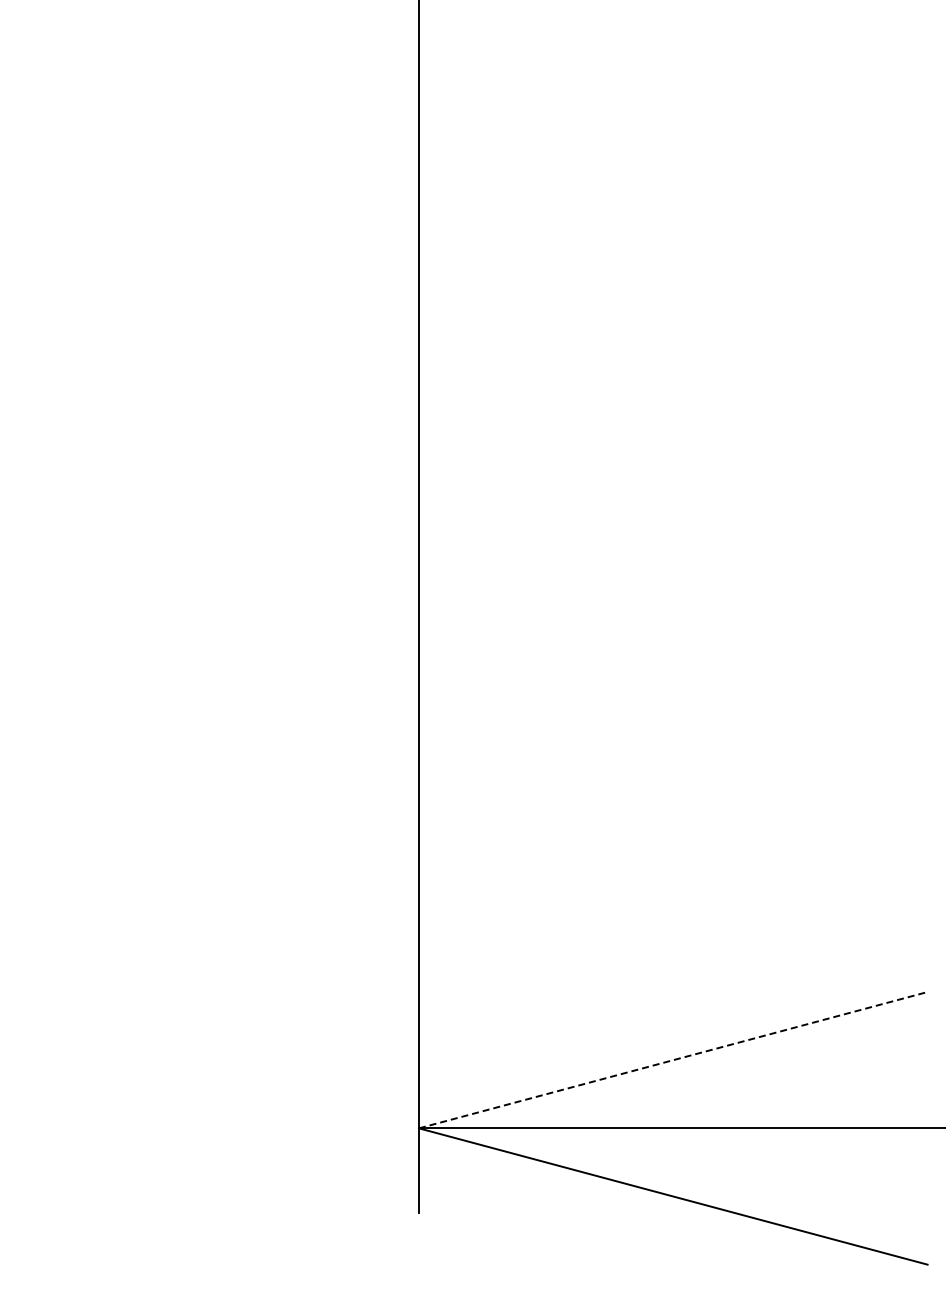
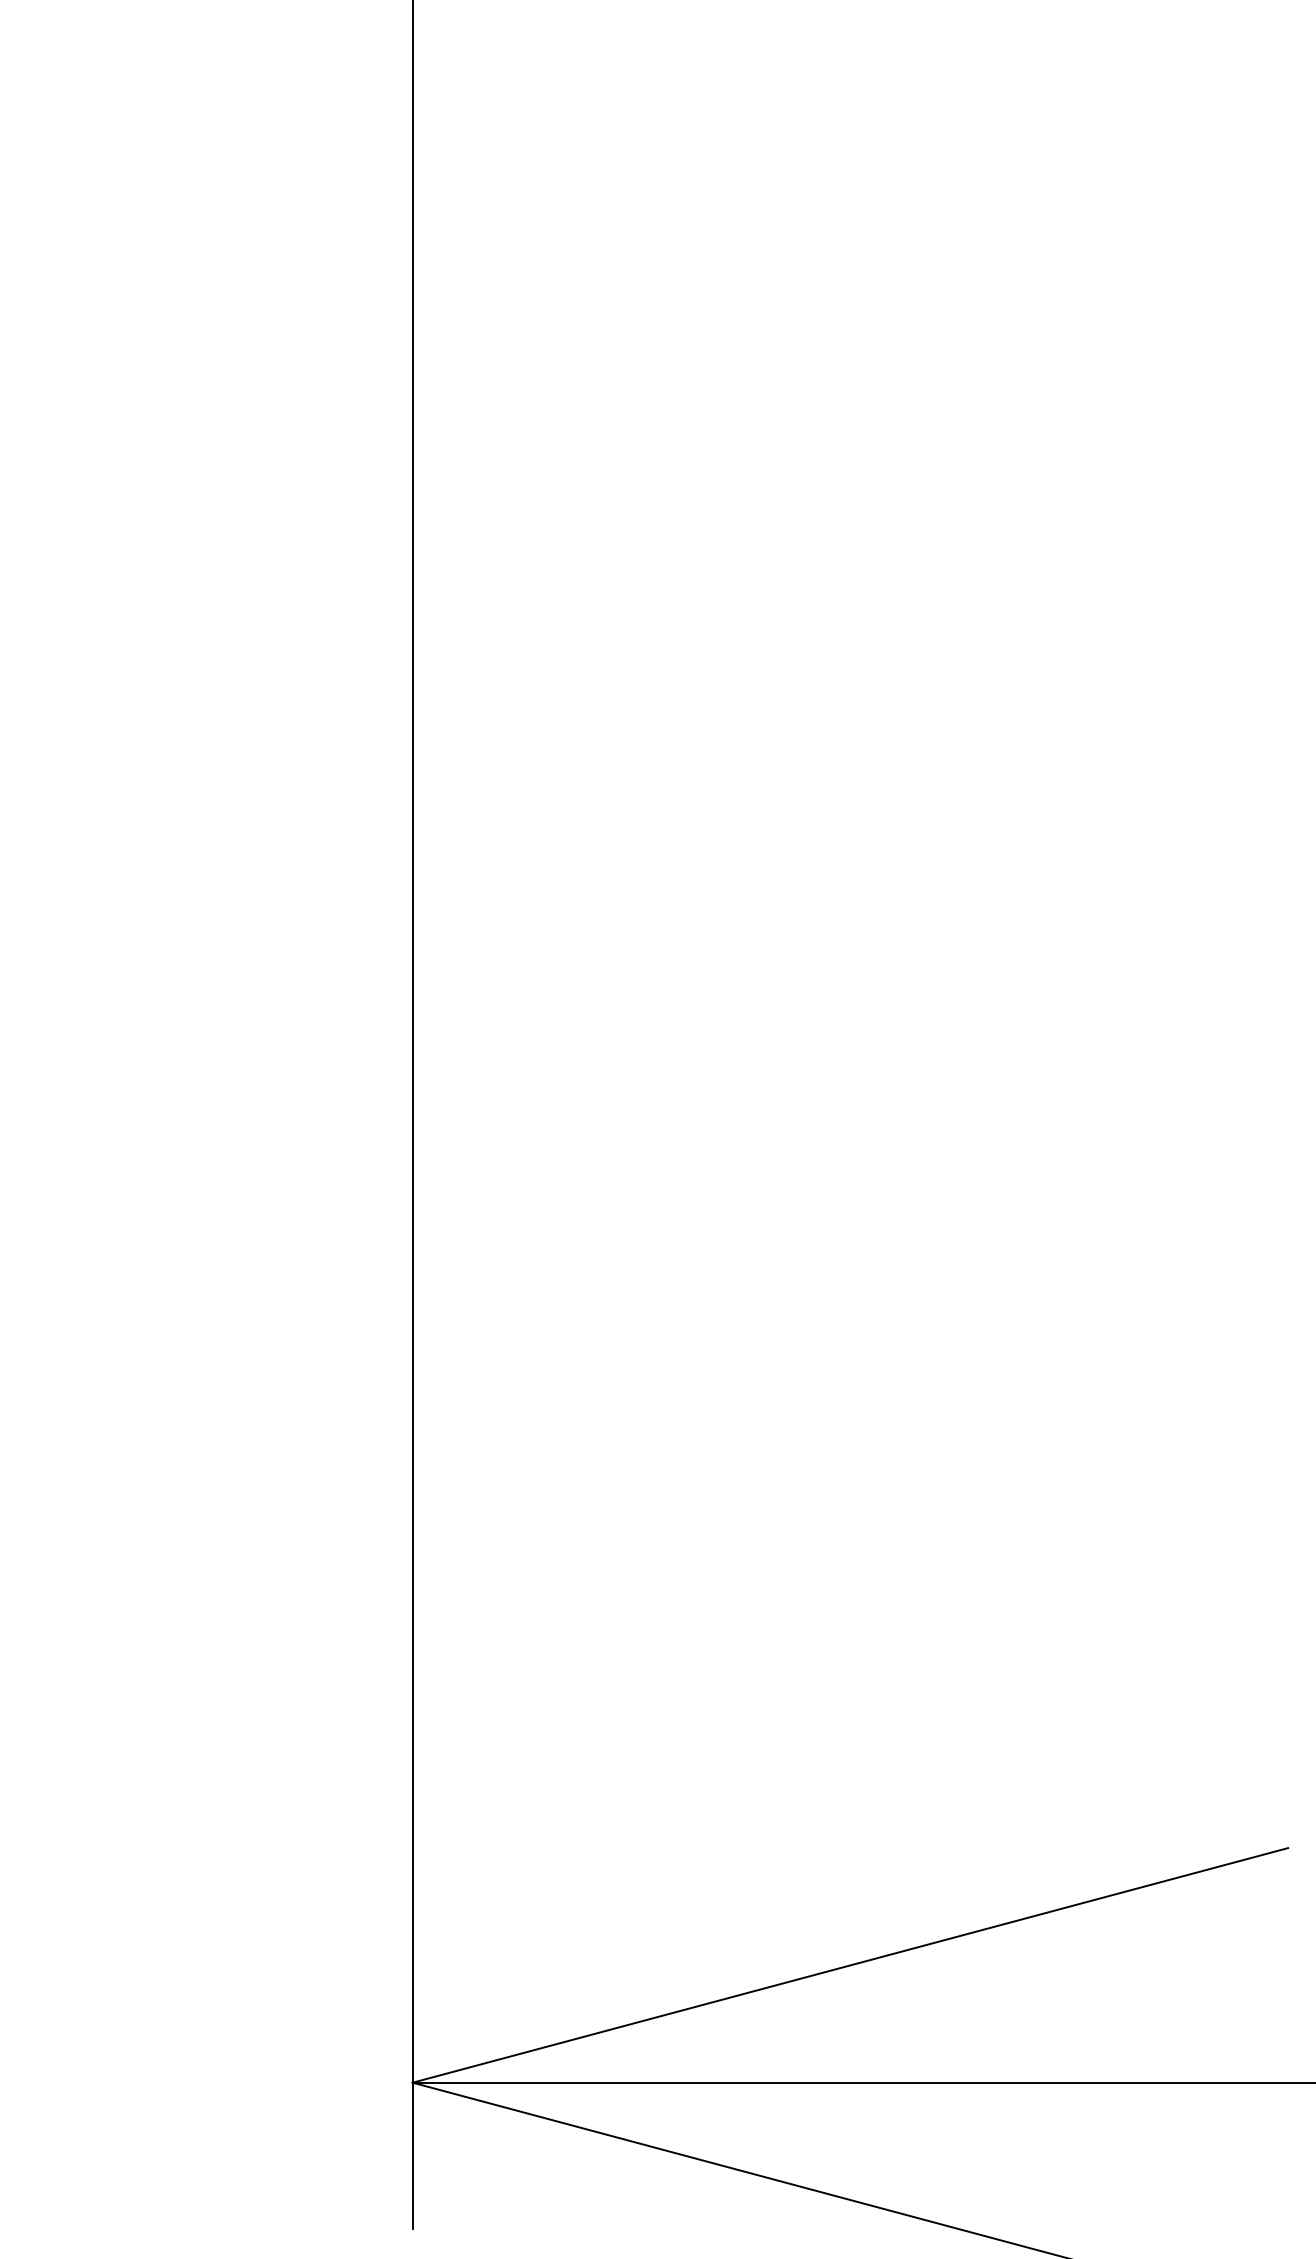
line: (673, 1060) -> (850, 1965), dashed -> solid

